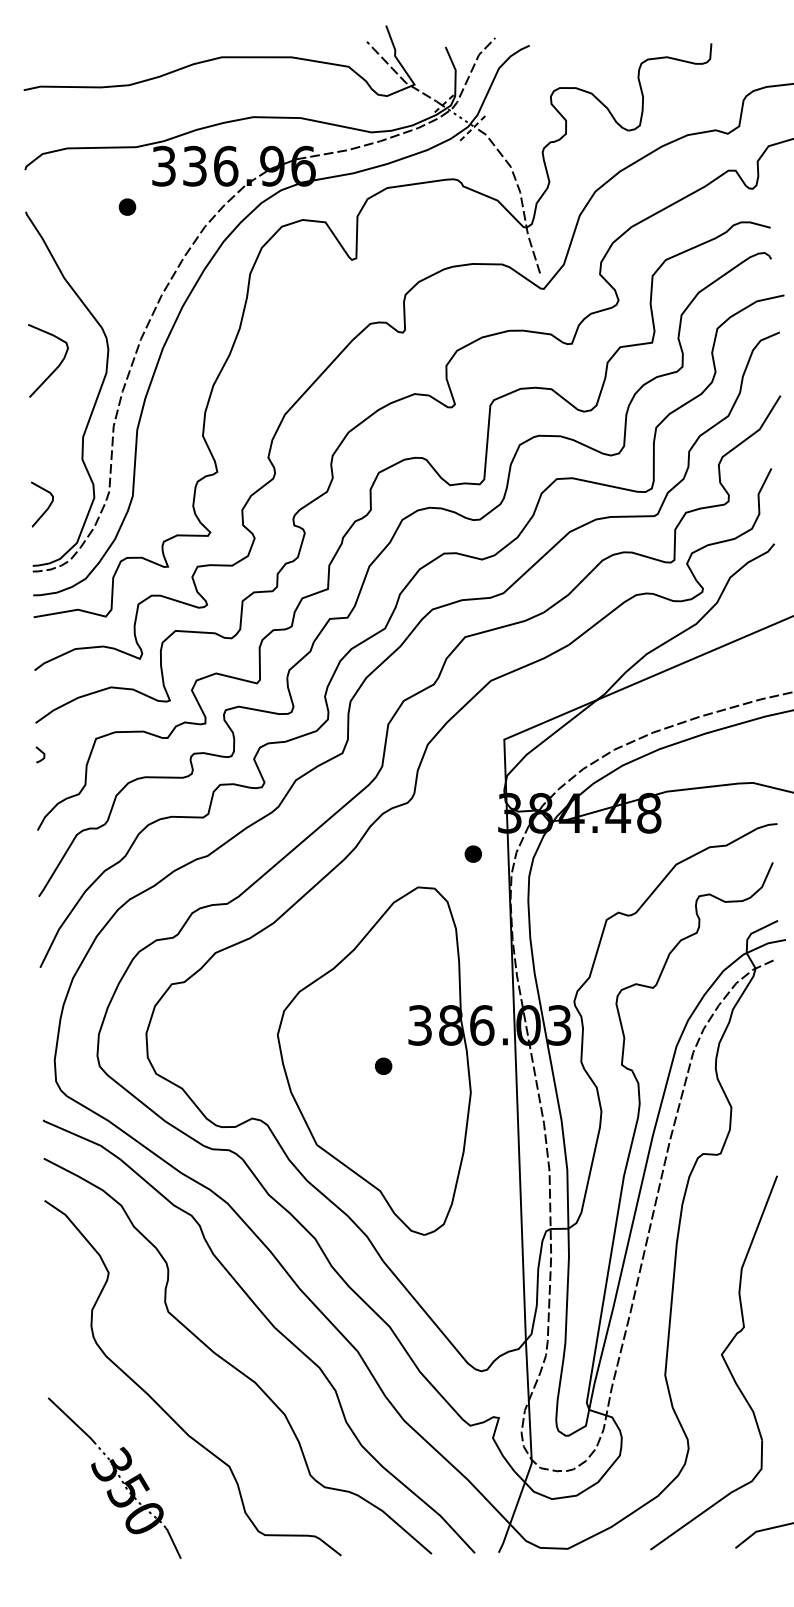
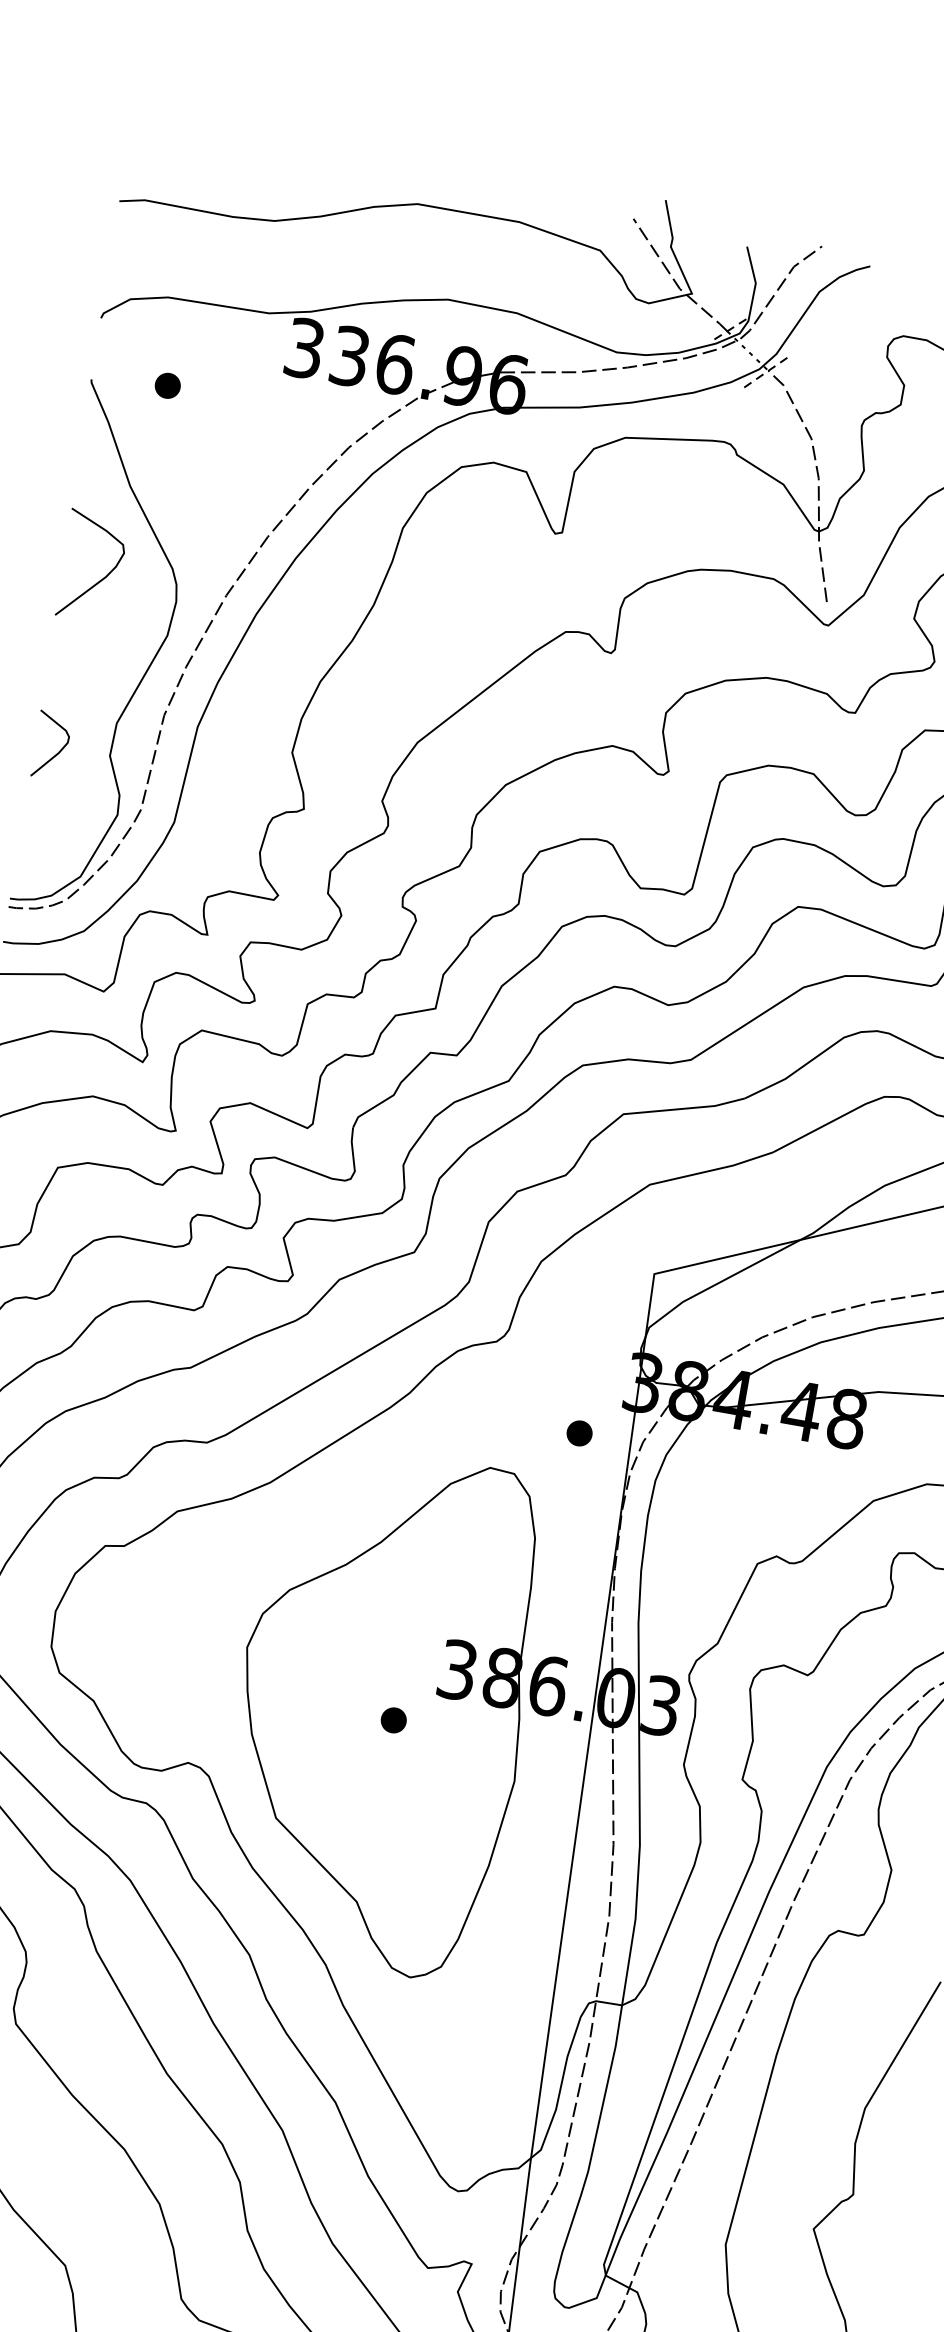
part: (127, 206) -> (167, 384), moved
curve: (56, 367) -> (102, 578), moved
curve: (46, 508) -> (56, 752), moved

